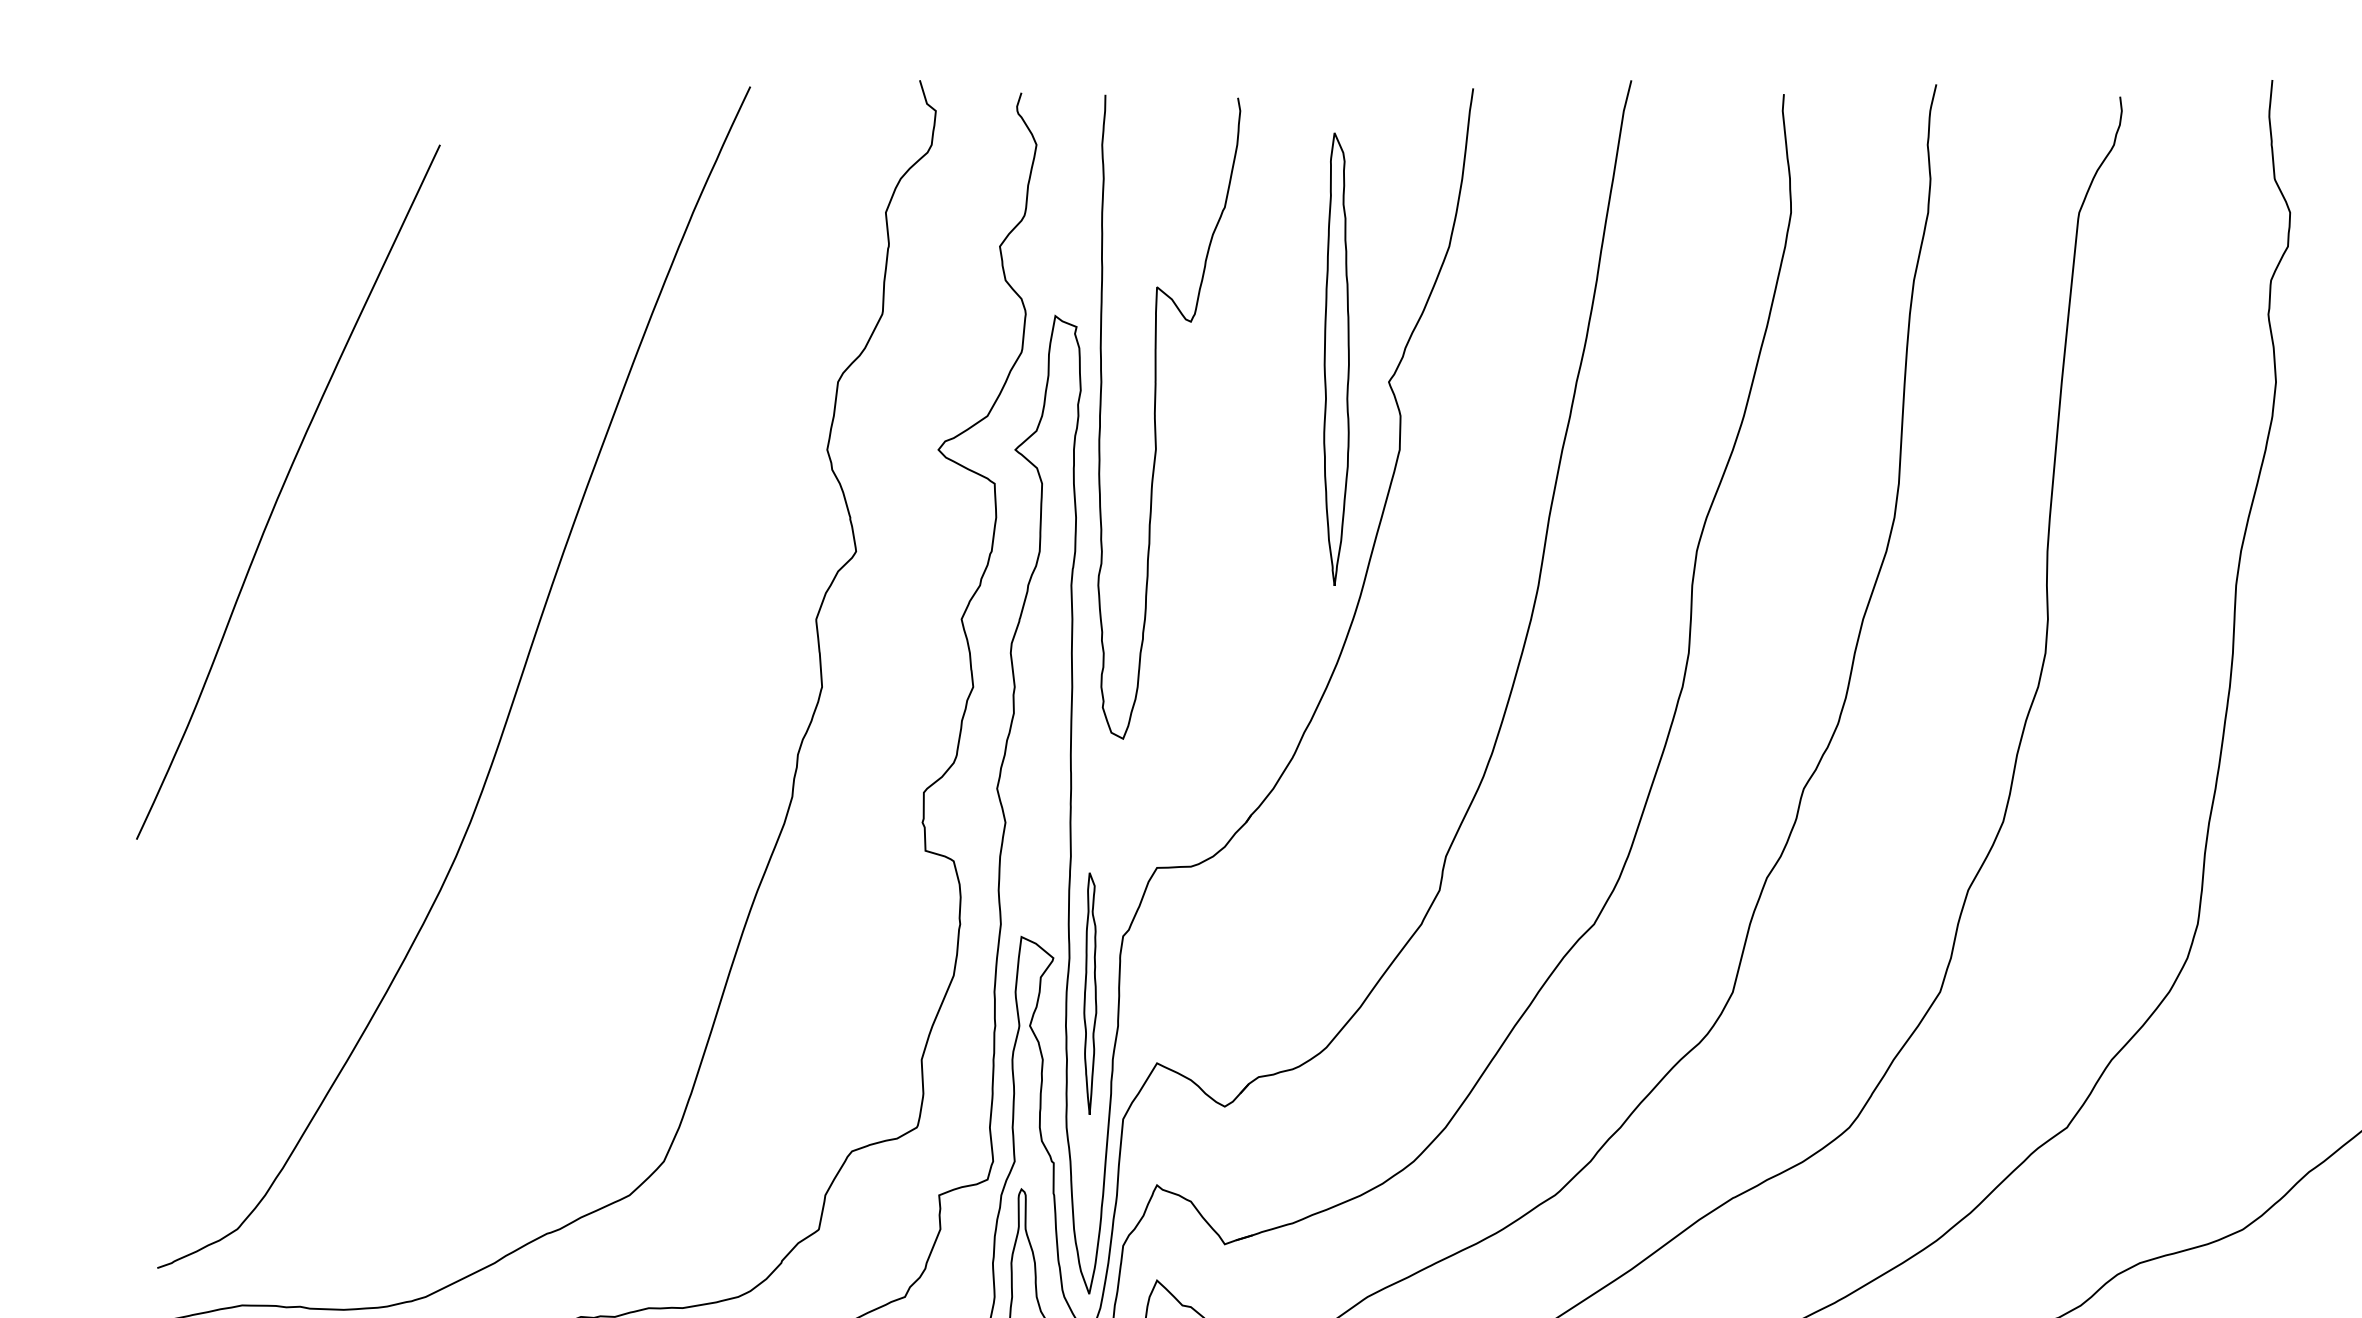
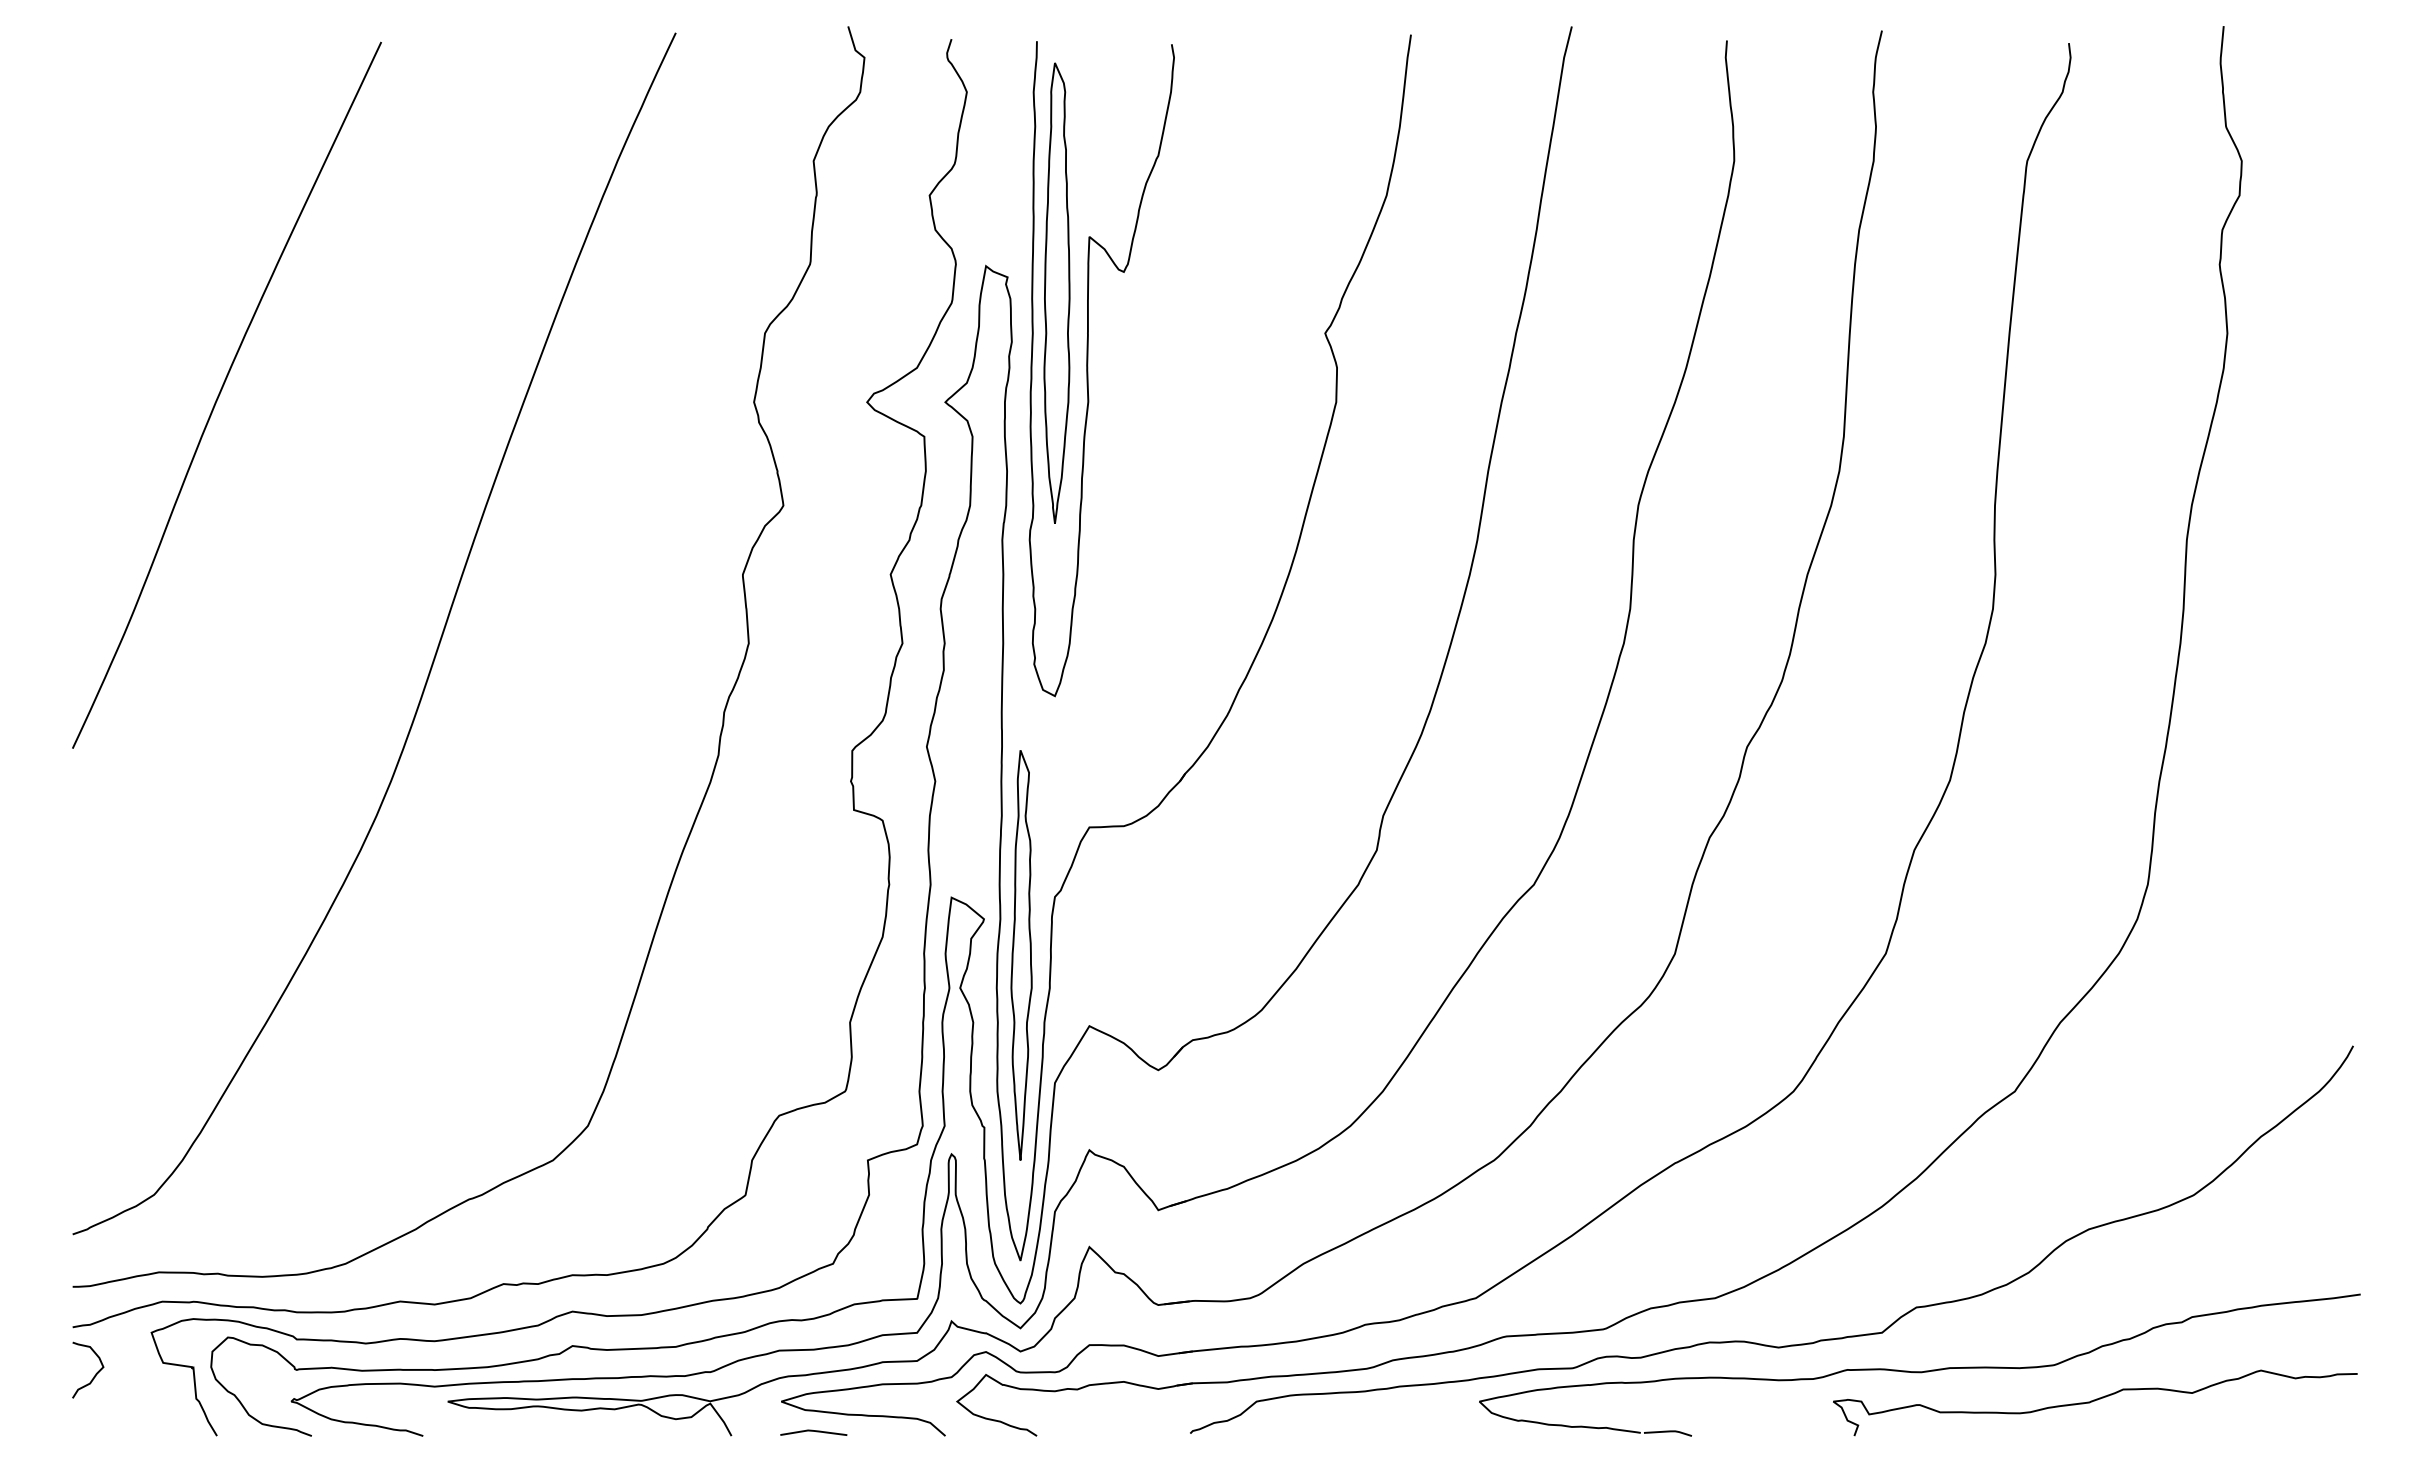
part: (1336, 358) -> (1056, 292), moved
curve: (282, 489) -> (221, 392), moved
part: (1090, 993) -> (1021, 955), size x1.67

